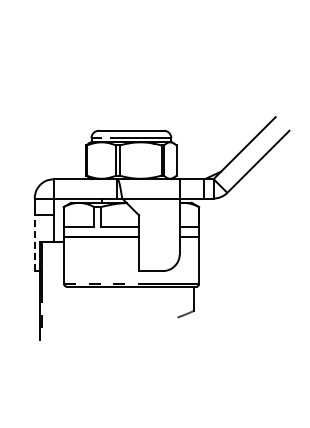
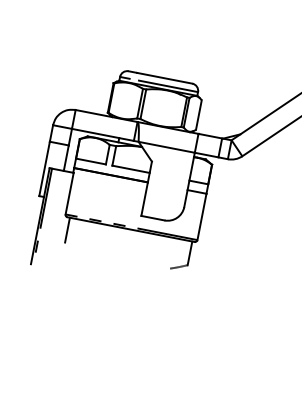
line: (34, 243) -> (44, 169), dashed -> solid
line: (69, 298) -> (68, 229), added

